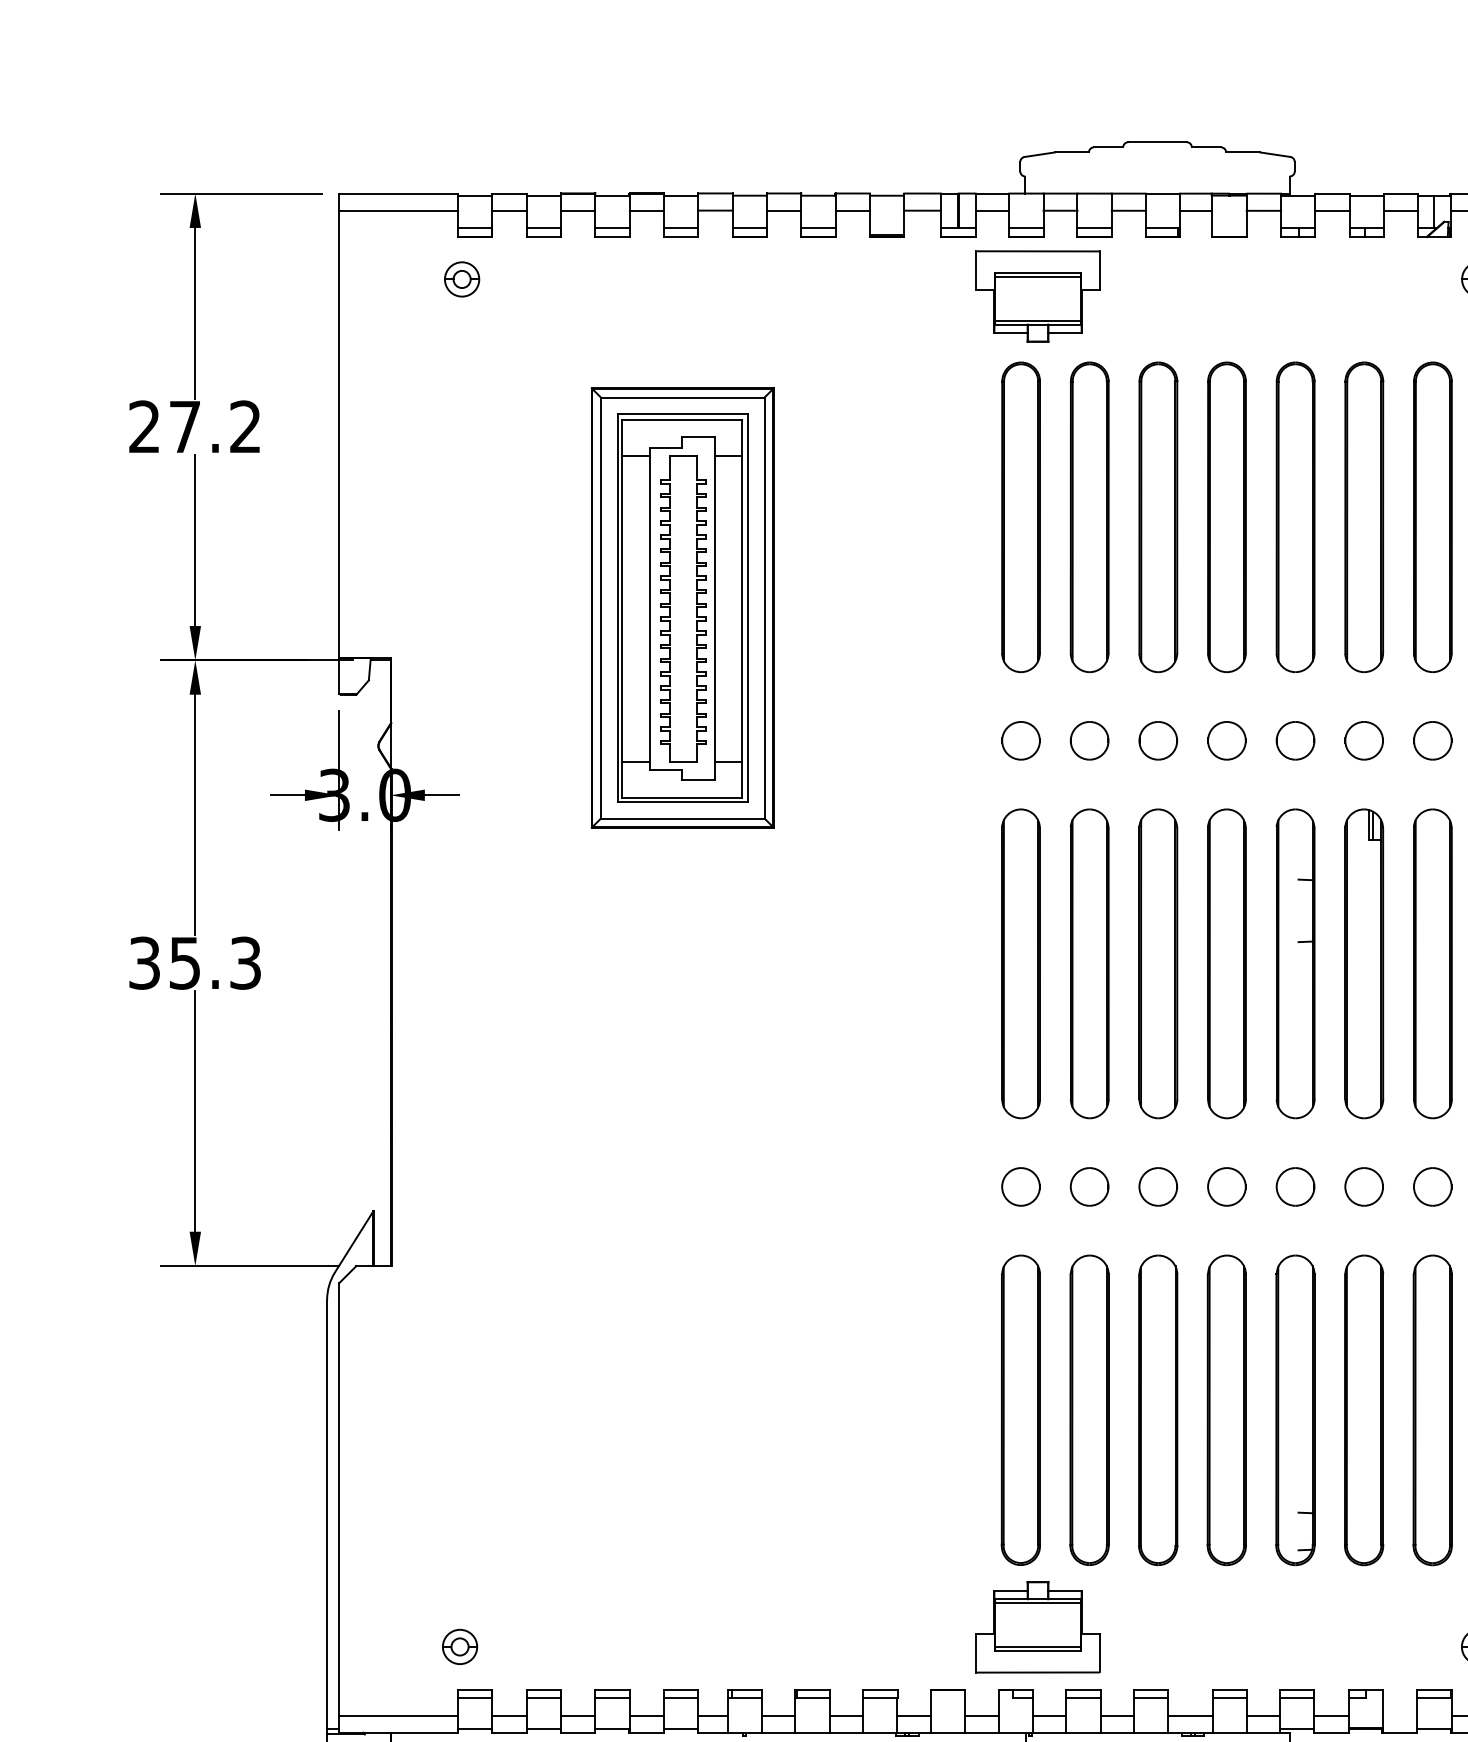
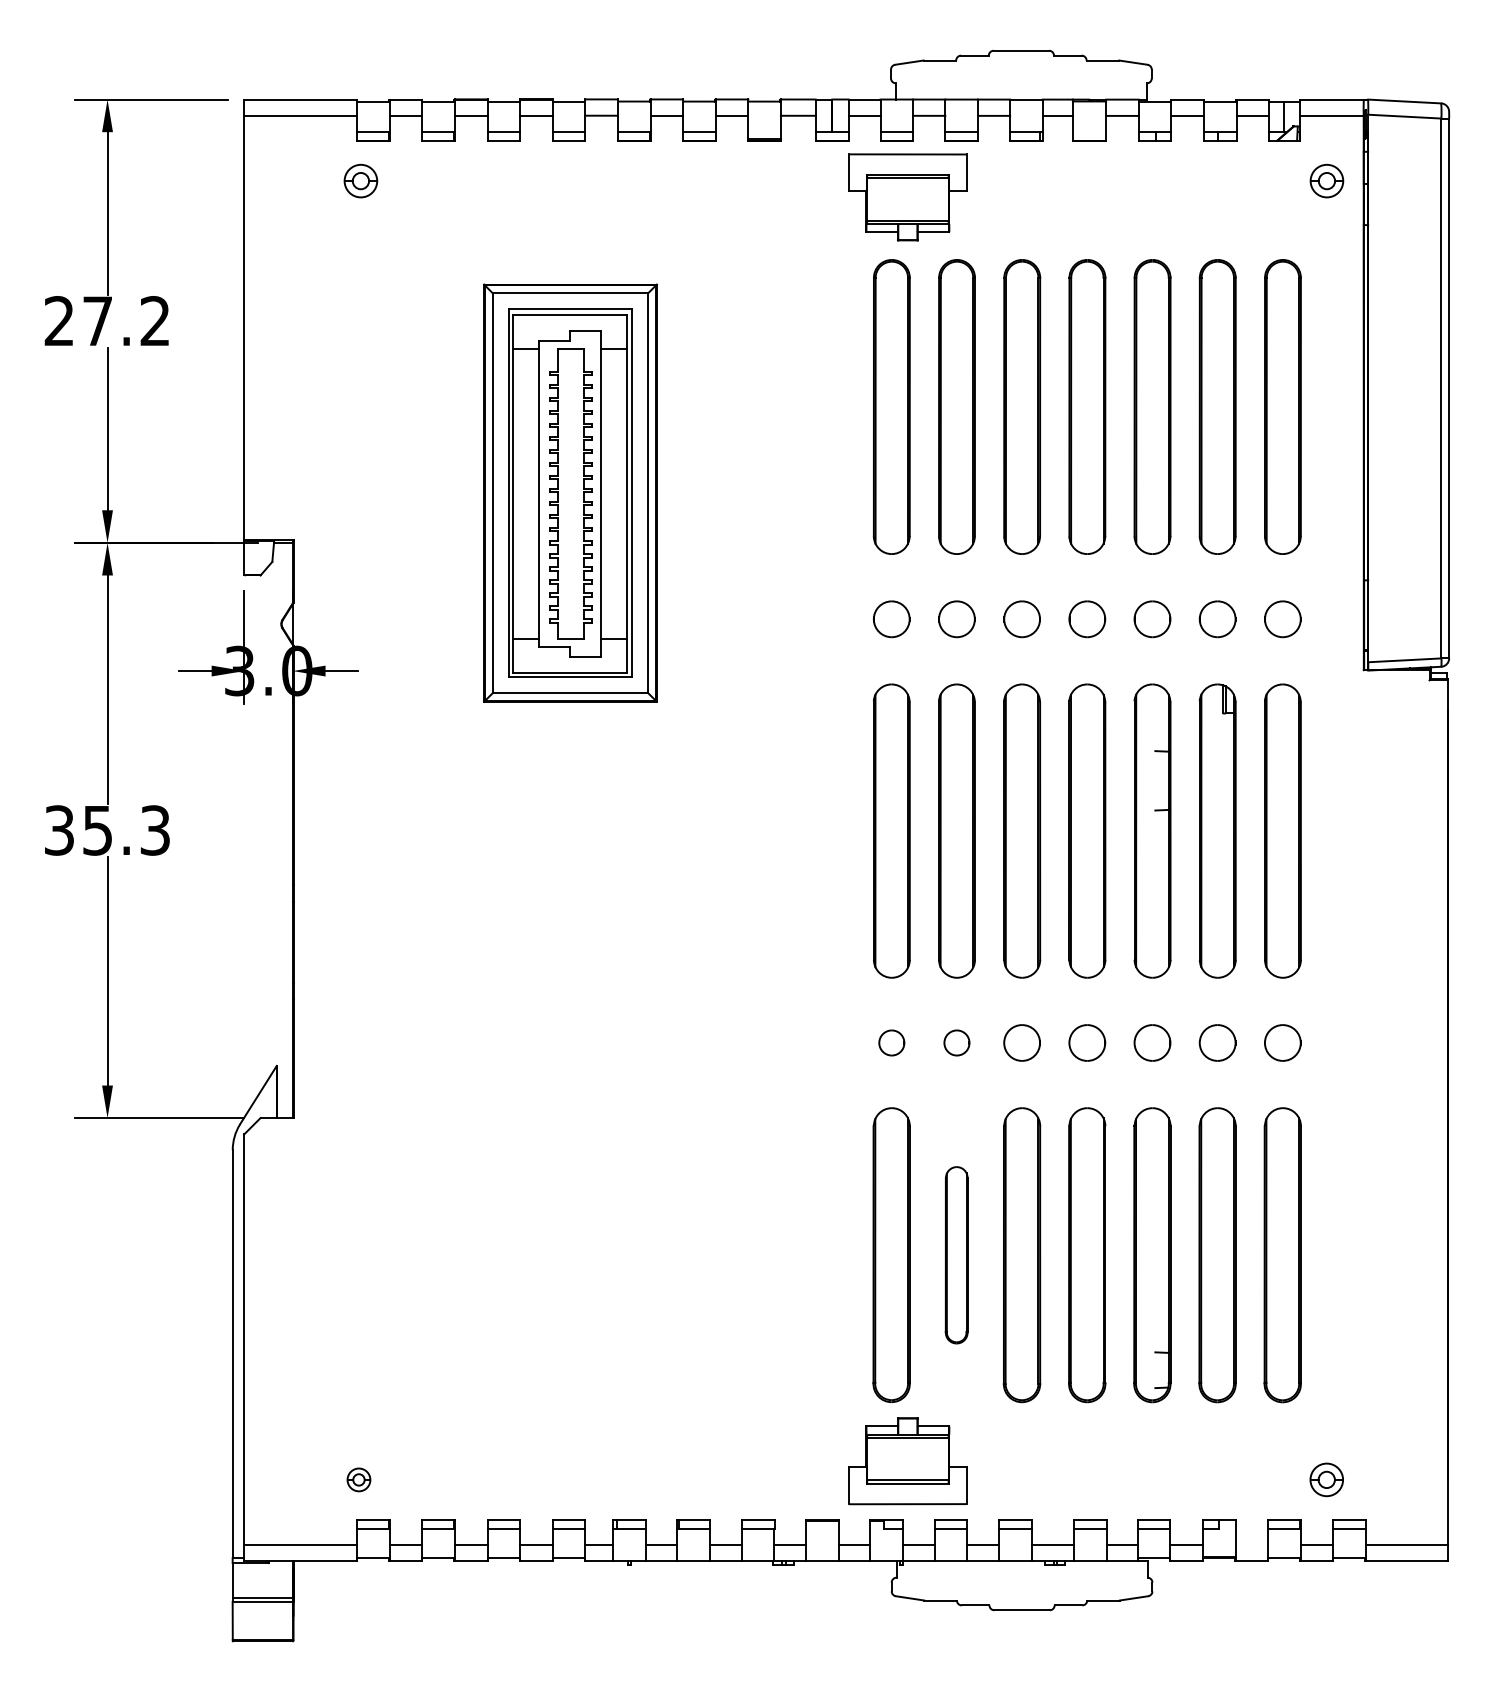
part: (1020, 1186) -> (891, 1042), size x0.7
part: (1089, 1186) -> (956, 1042), size x0.7
part: (1089, 1410) -> (956, 1255), size x0.6
part: (459, 1646) -> (358, 1479), size x0.7

